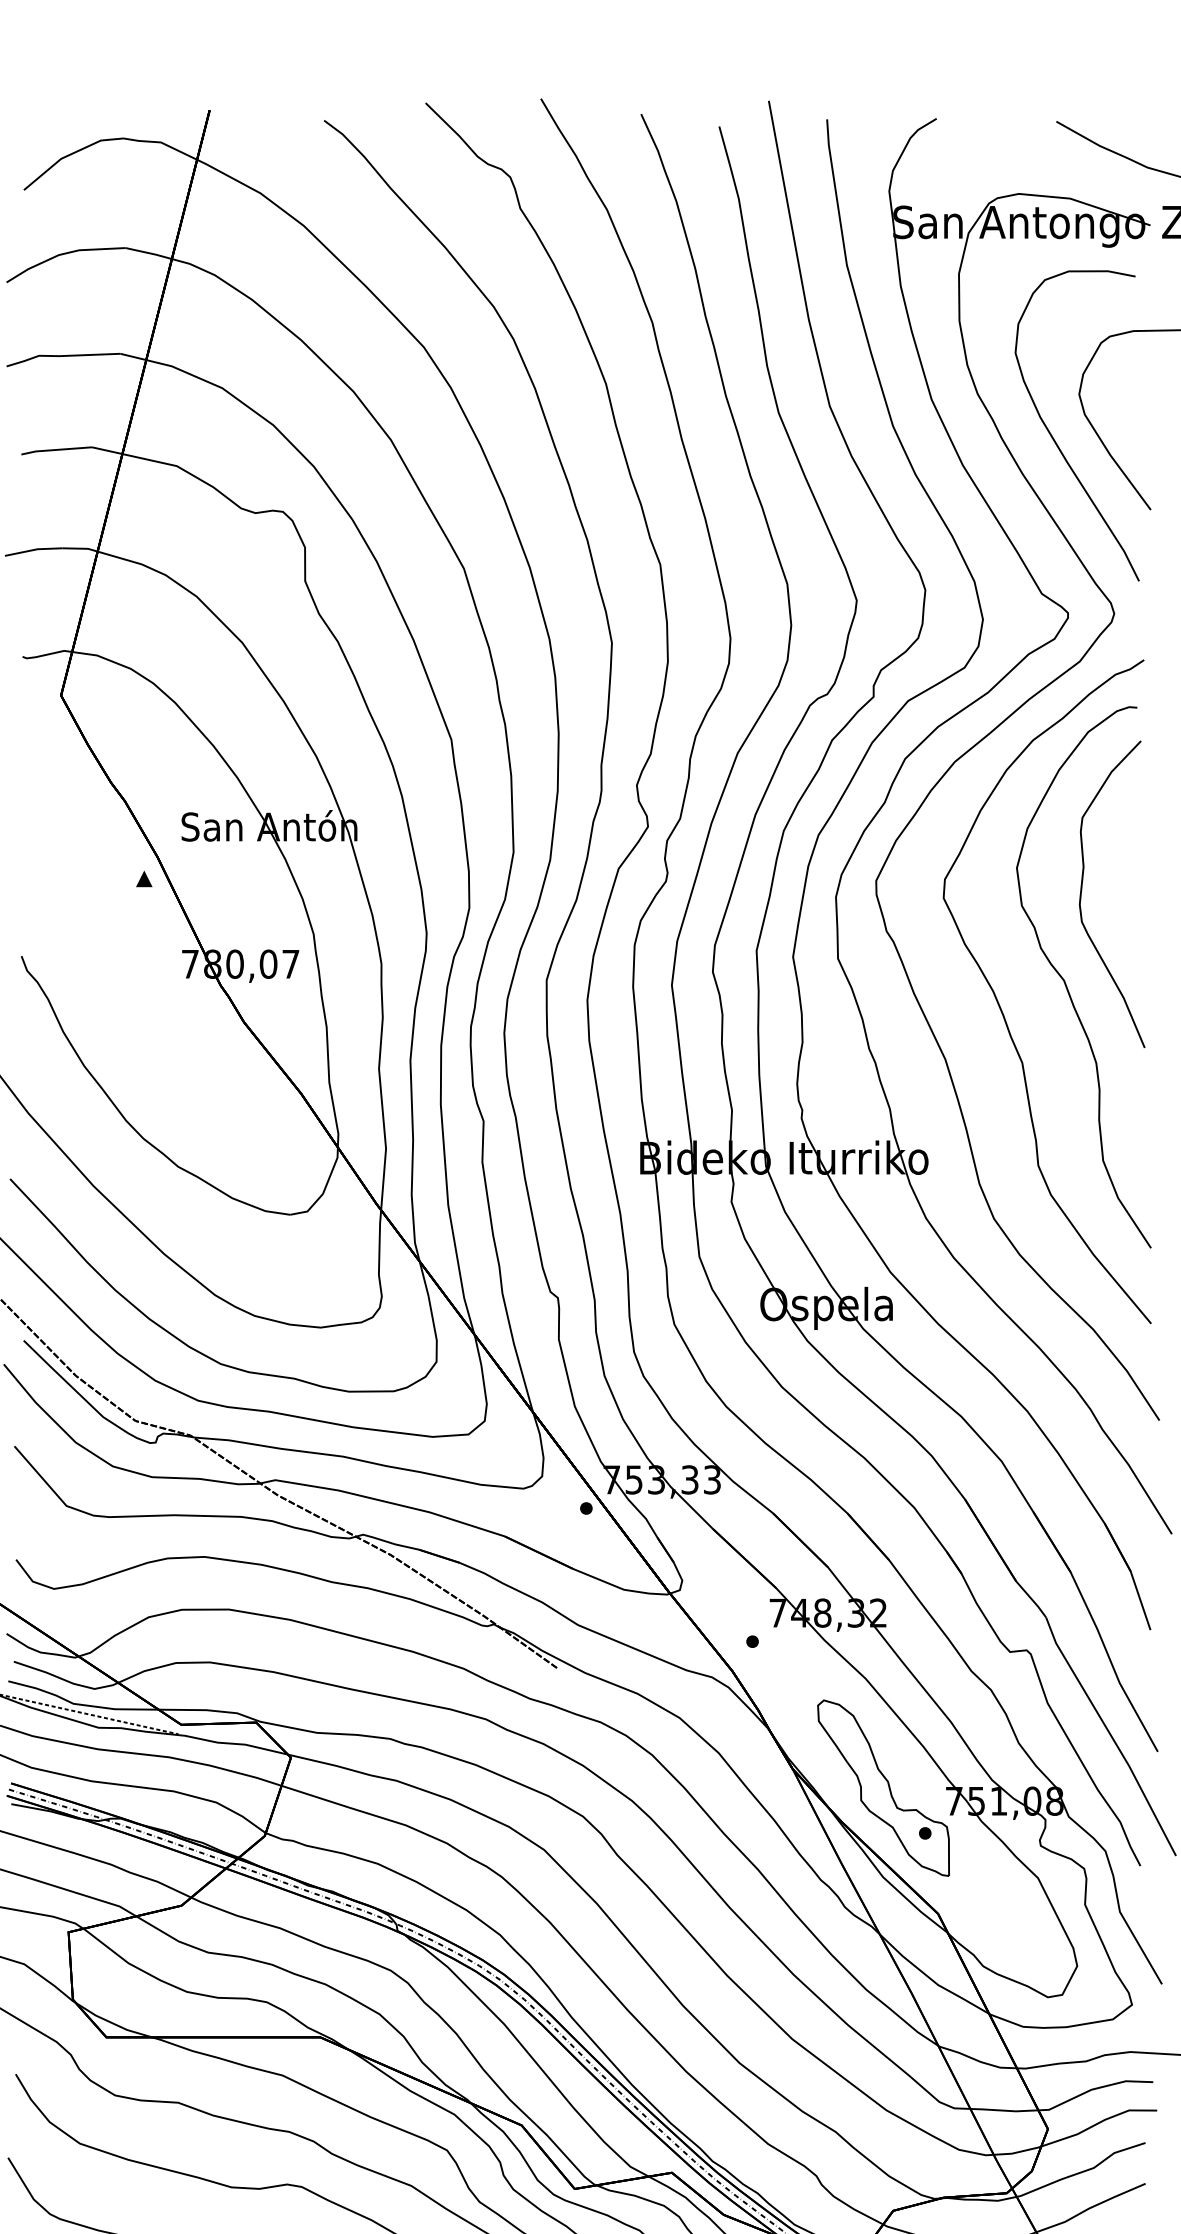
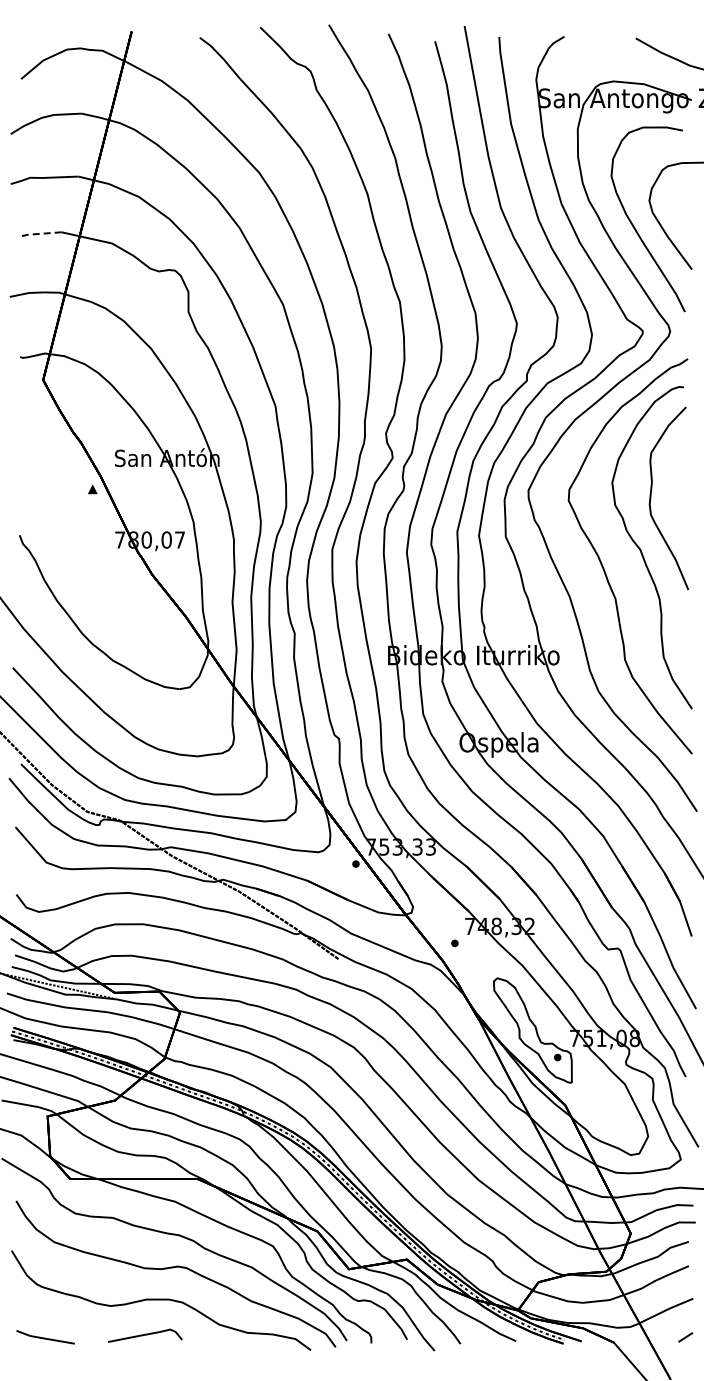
line: (54, 449) -> (39, 233), solid -> dashed

